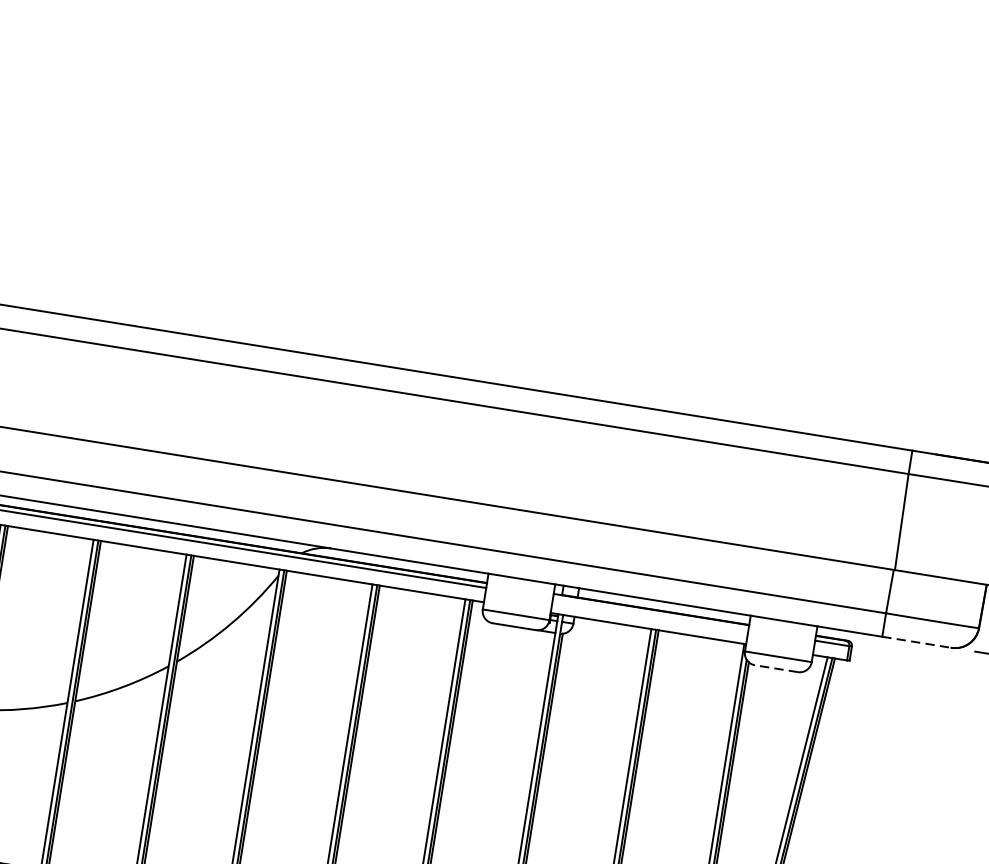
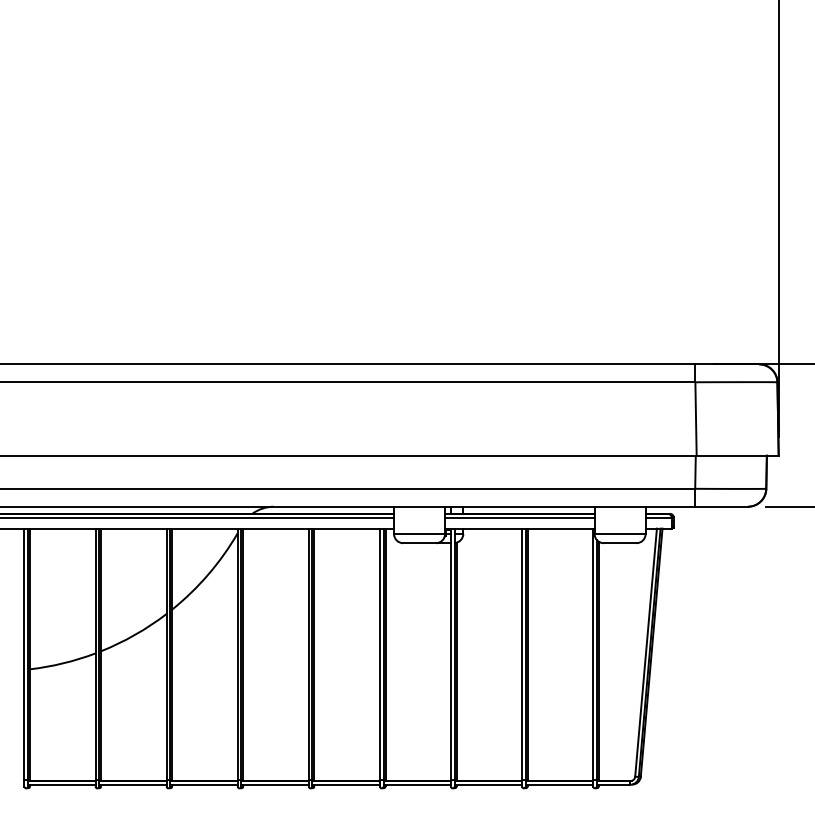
line: (650, 614) -> (519, 517), added
line: (918, 642) -> (722, 506), dashed -> solid
line: (775, 668) -> (619, 543), dashed -> solid

